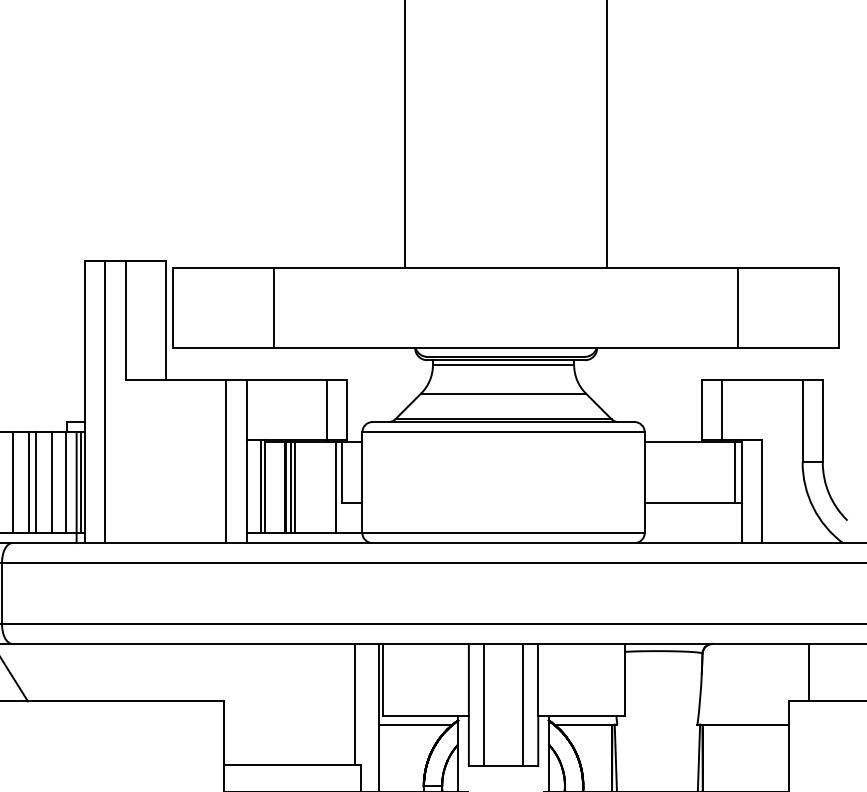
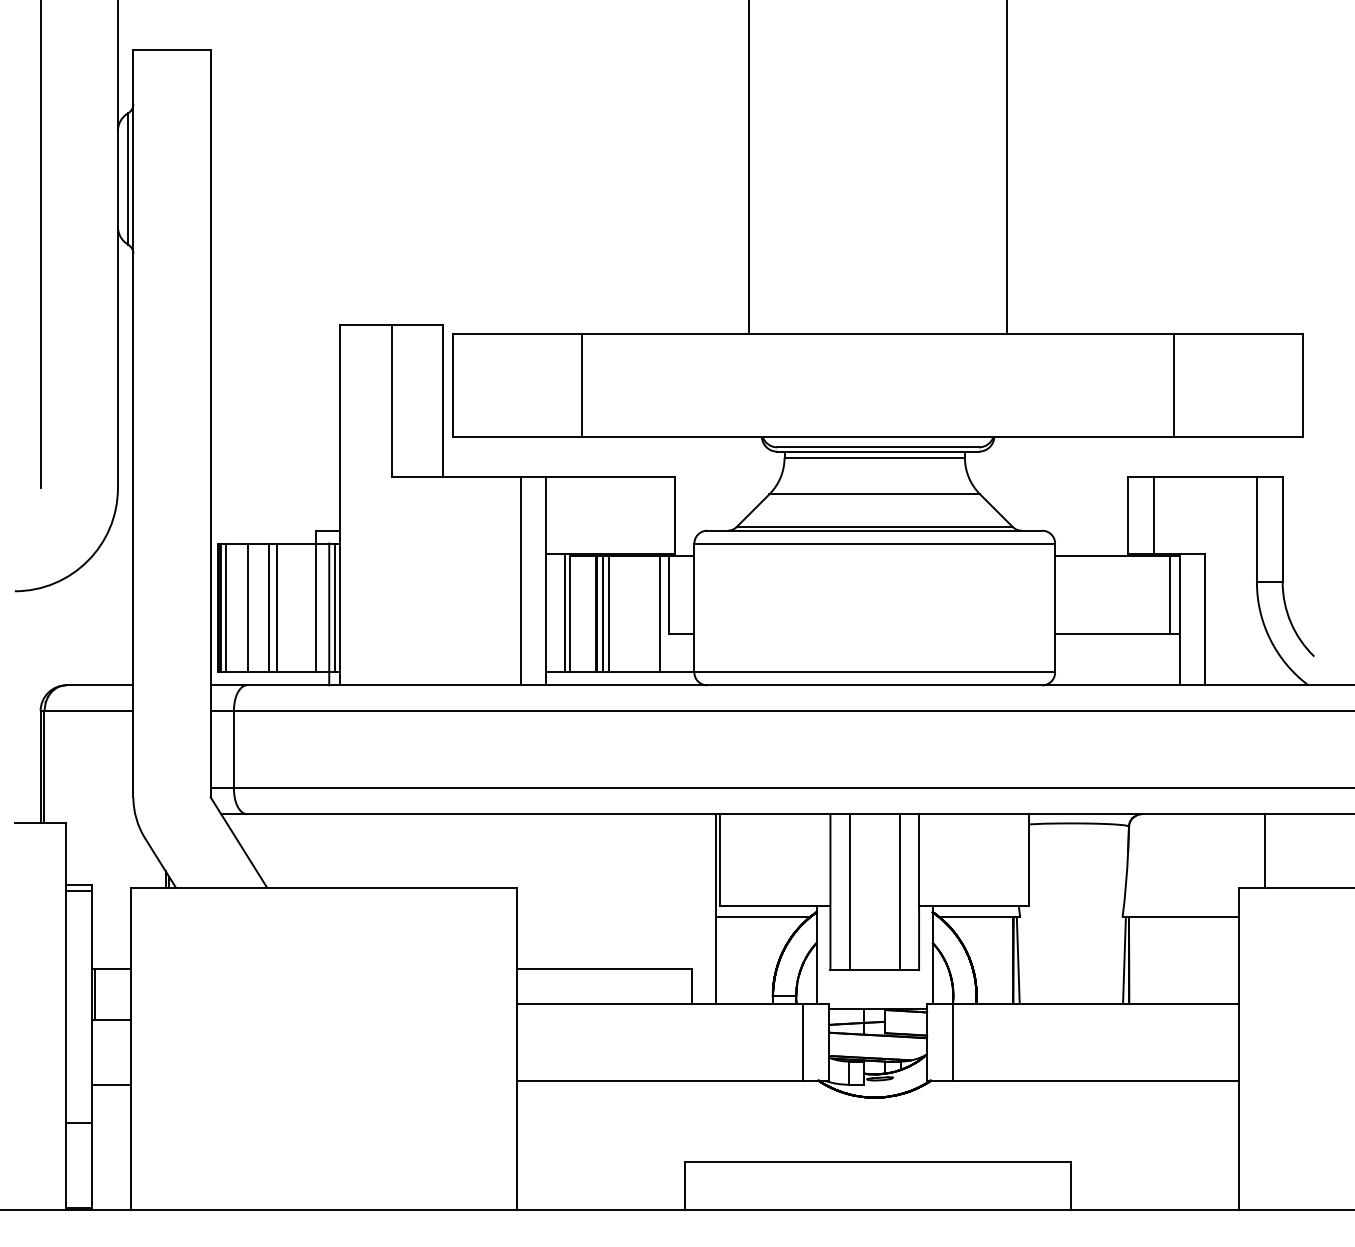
line: (105, 401) -> (366, 504), removed
line: (327, 409) -> (649, 514), removed
line: (51, 482) -> (297, 607), removed
line: (354, 704) -> (684, 891), removed

